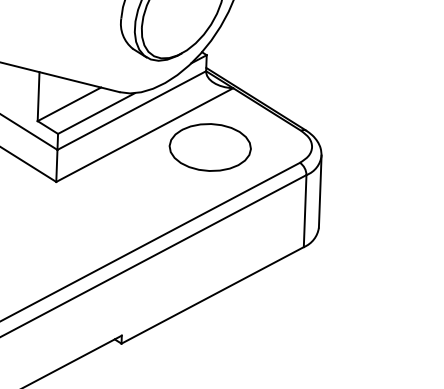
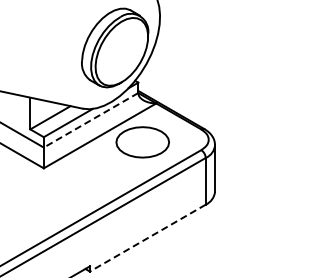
line: (132, 110) -> (91, 120), solid -> dashed
line: (212, 295) -> (147, 238), solid -> dashed

